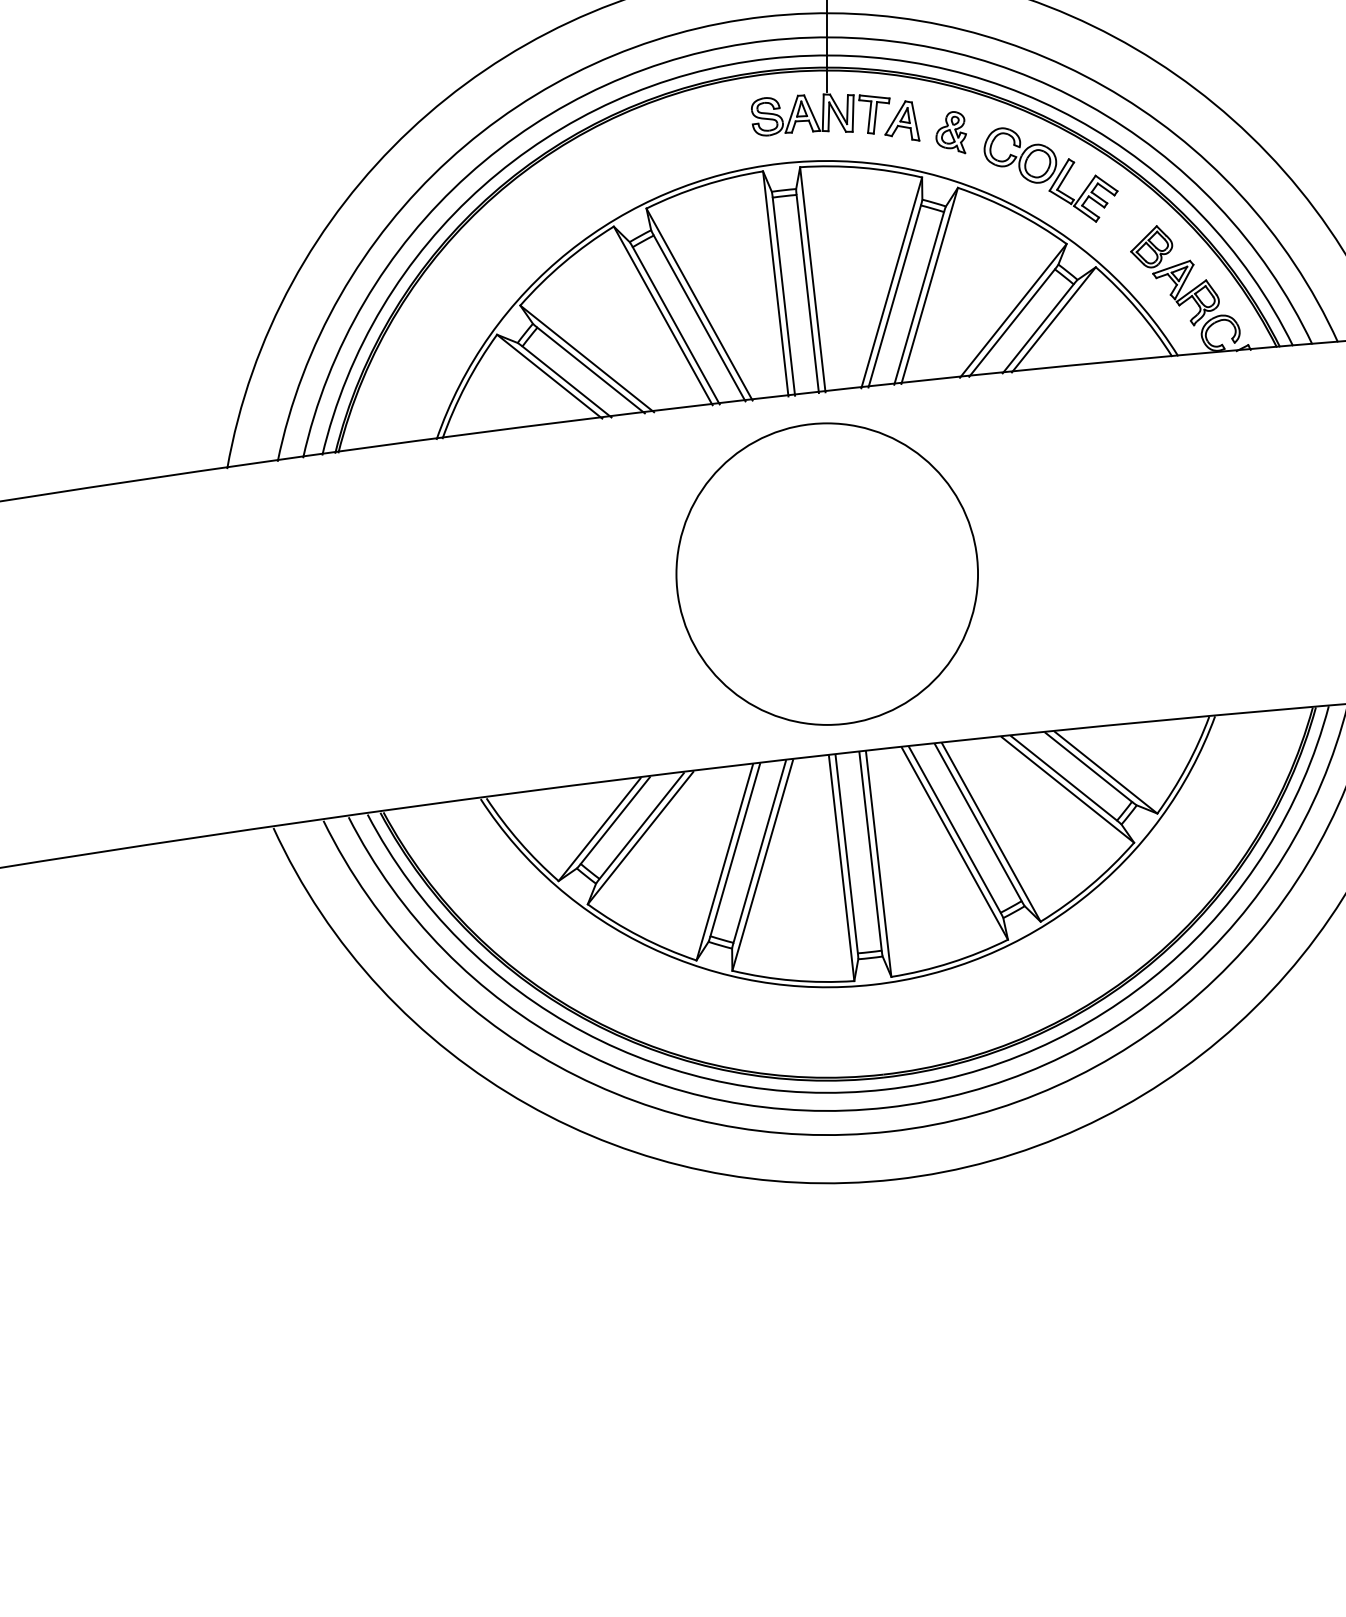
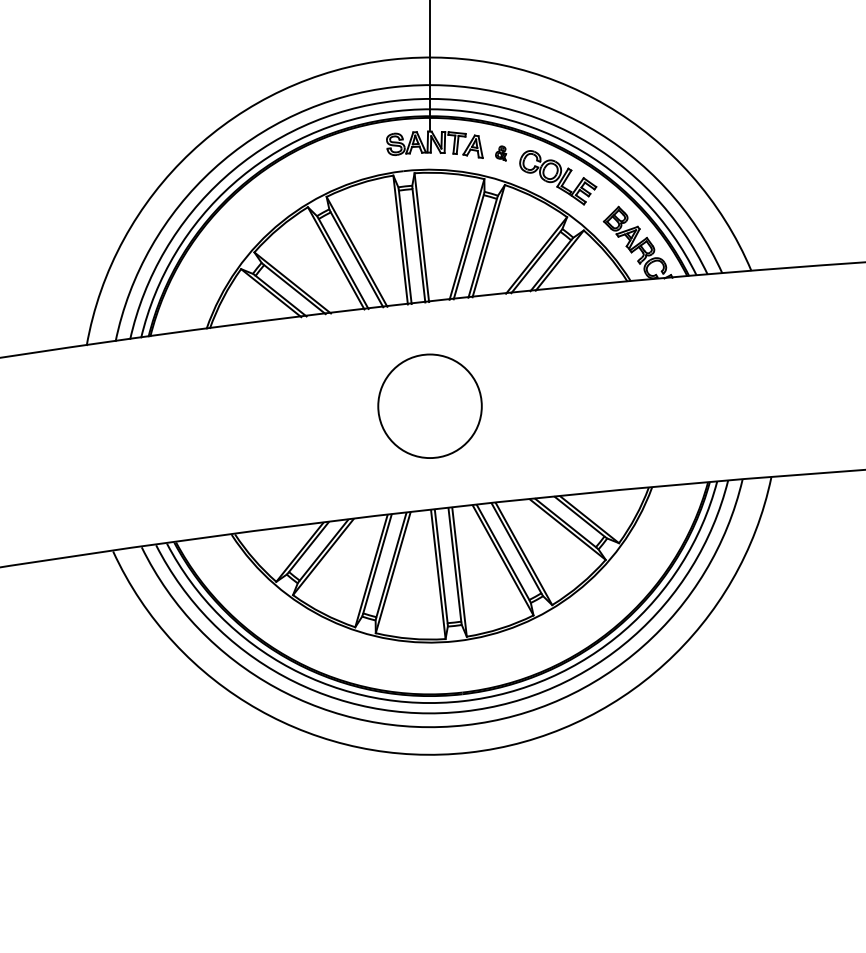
part: (950, 132) -> (500, 153), size x0.6
circle: (826, 574) -> (429, 406), size x0.6

